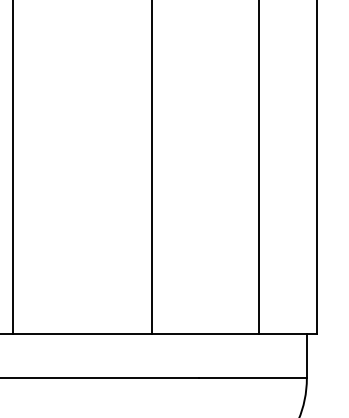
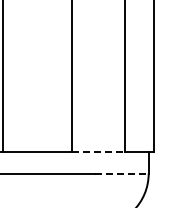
line: (207, 333) -> (99, 151), solid -> dashed
line: (251, 378) -> (121, 173), solid -> dashed

